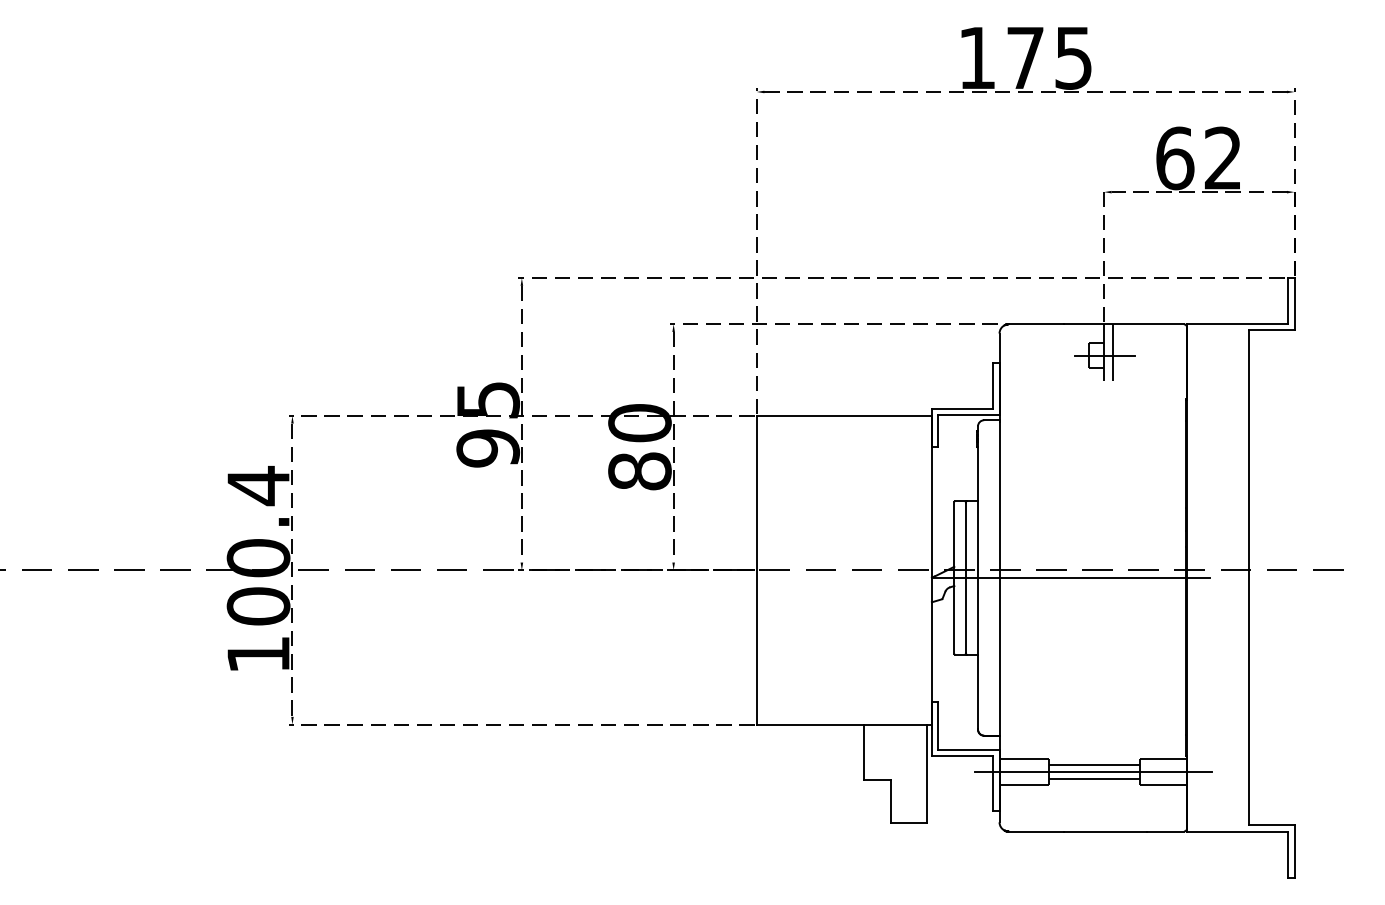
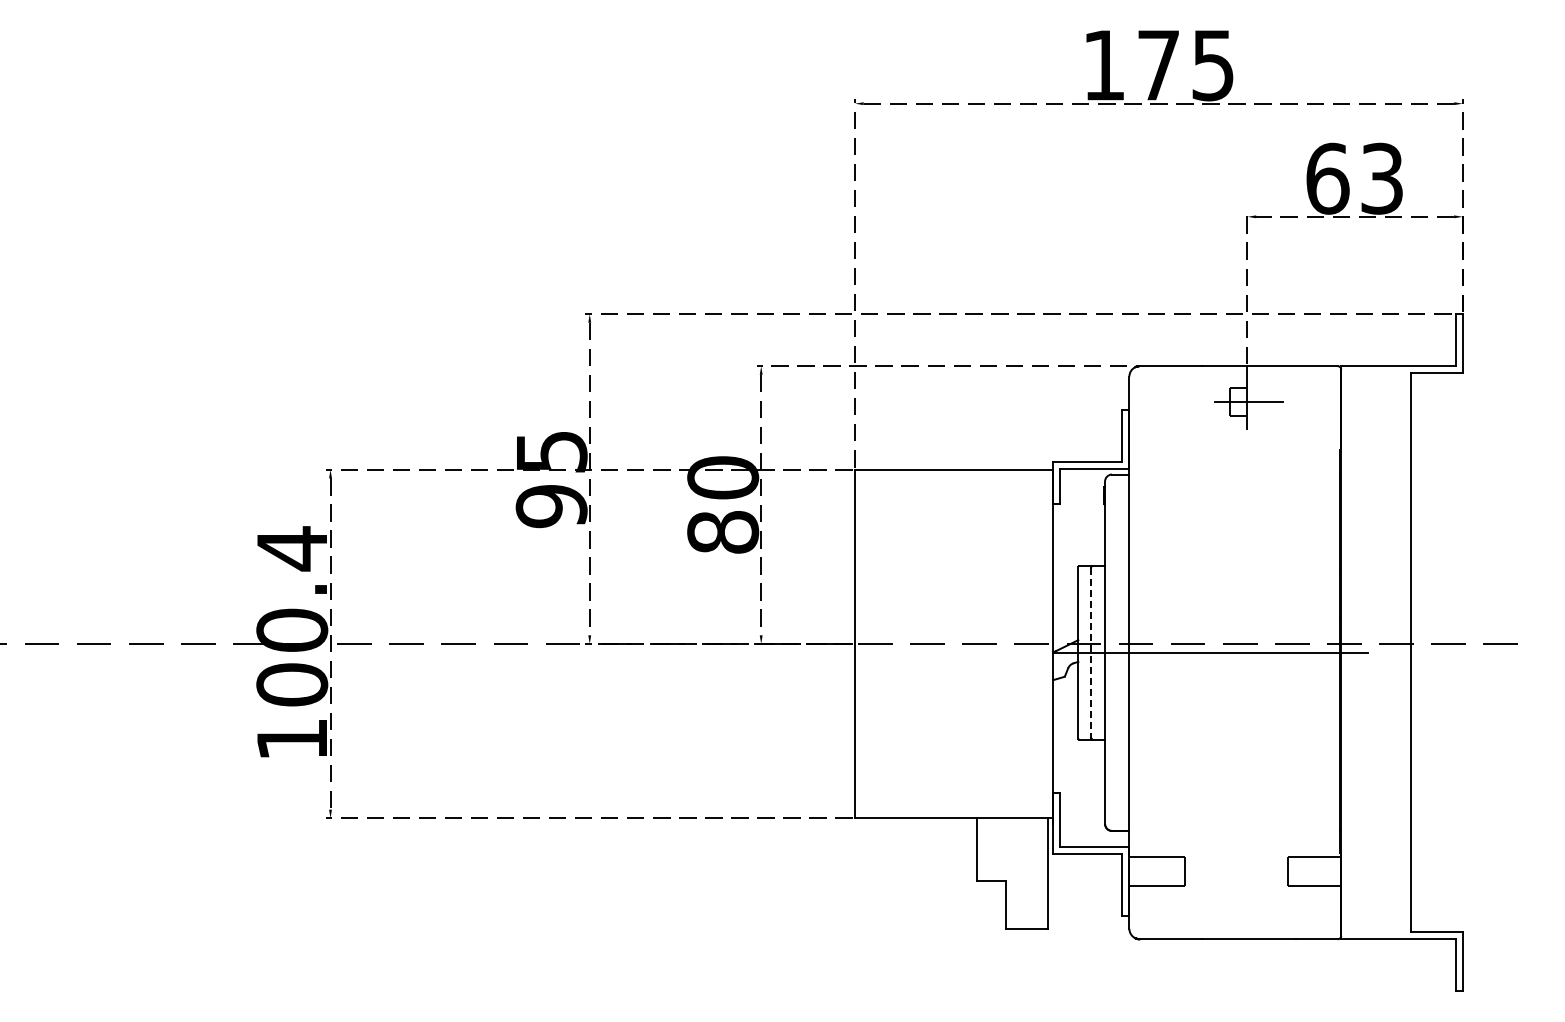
text: (1222, 158) -> (1381, 178), 62 -> 63
line: (1112, 352) -> (1257, 397), removed
line: (965, 578) -> (1091, 653), solid -> dashed
line: (1094, 764) -> (1236, 863), removed
line: (1093, 771) -> (1235, 871), removed
line: (1094, 778) -> (1236, 879), removed

